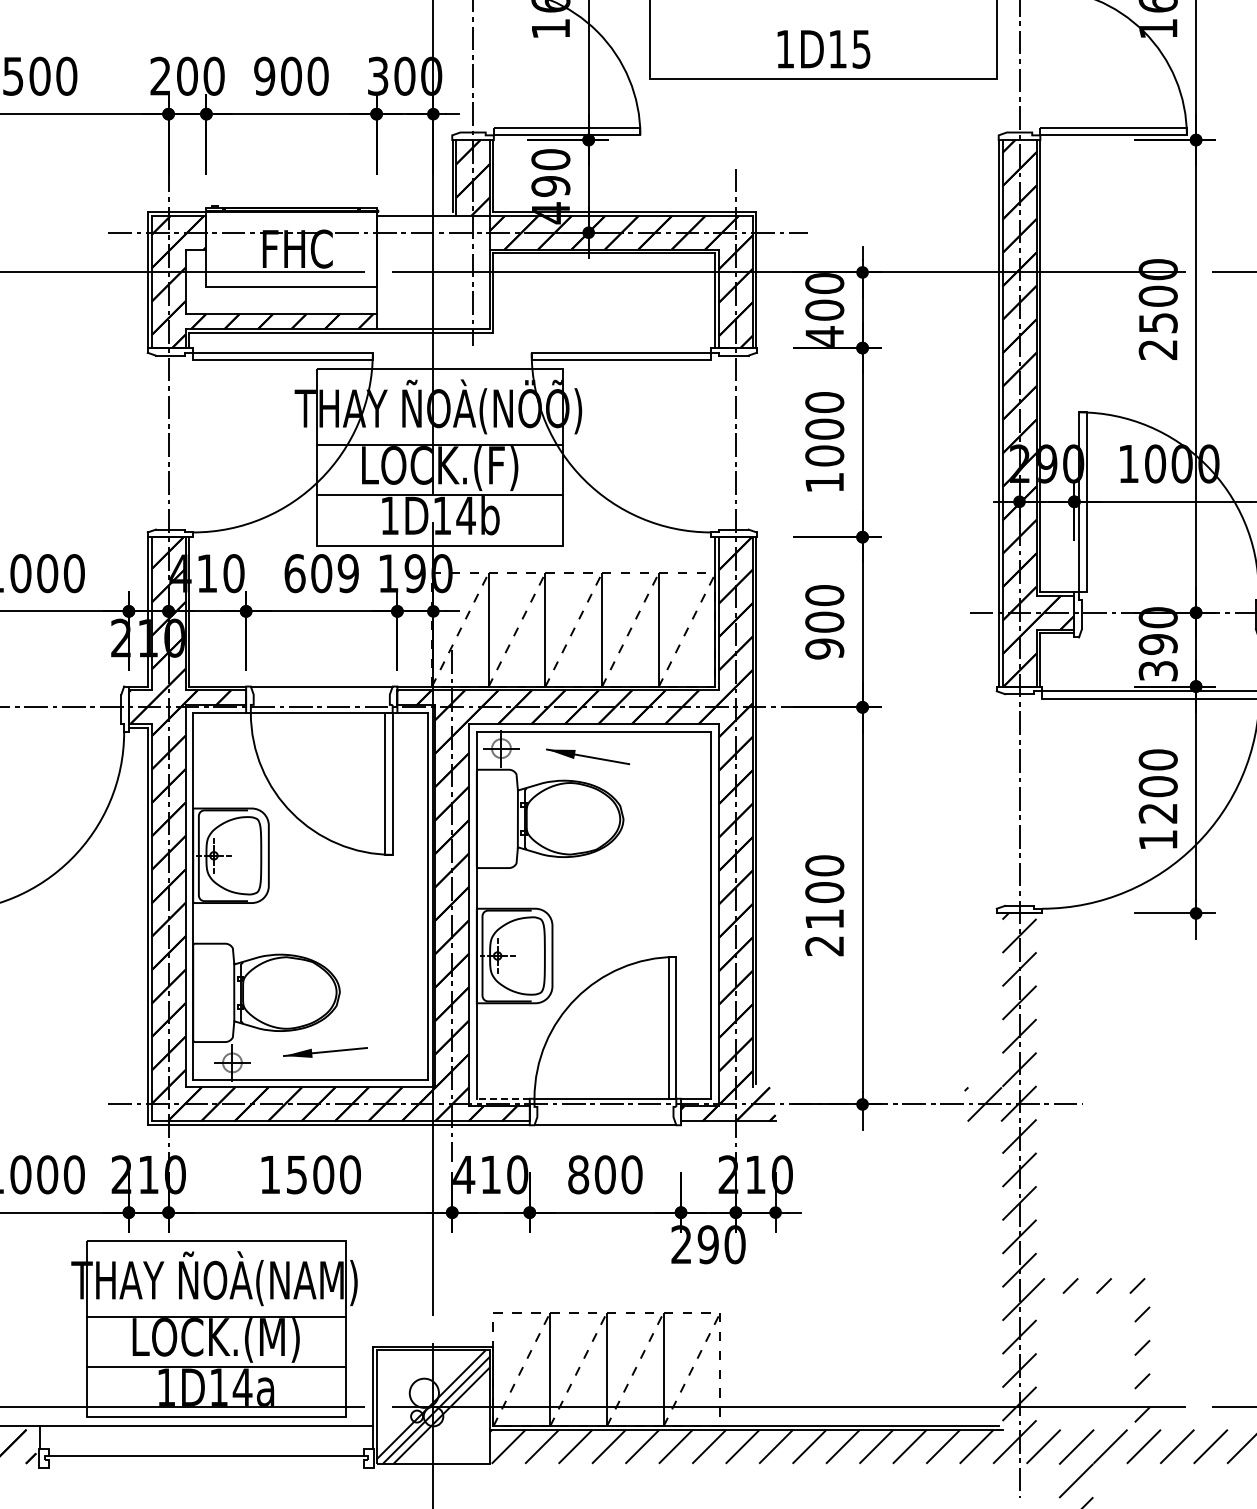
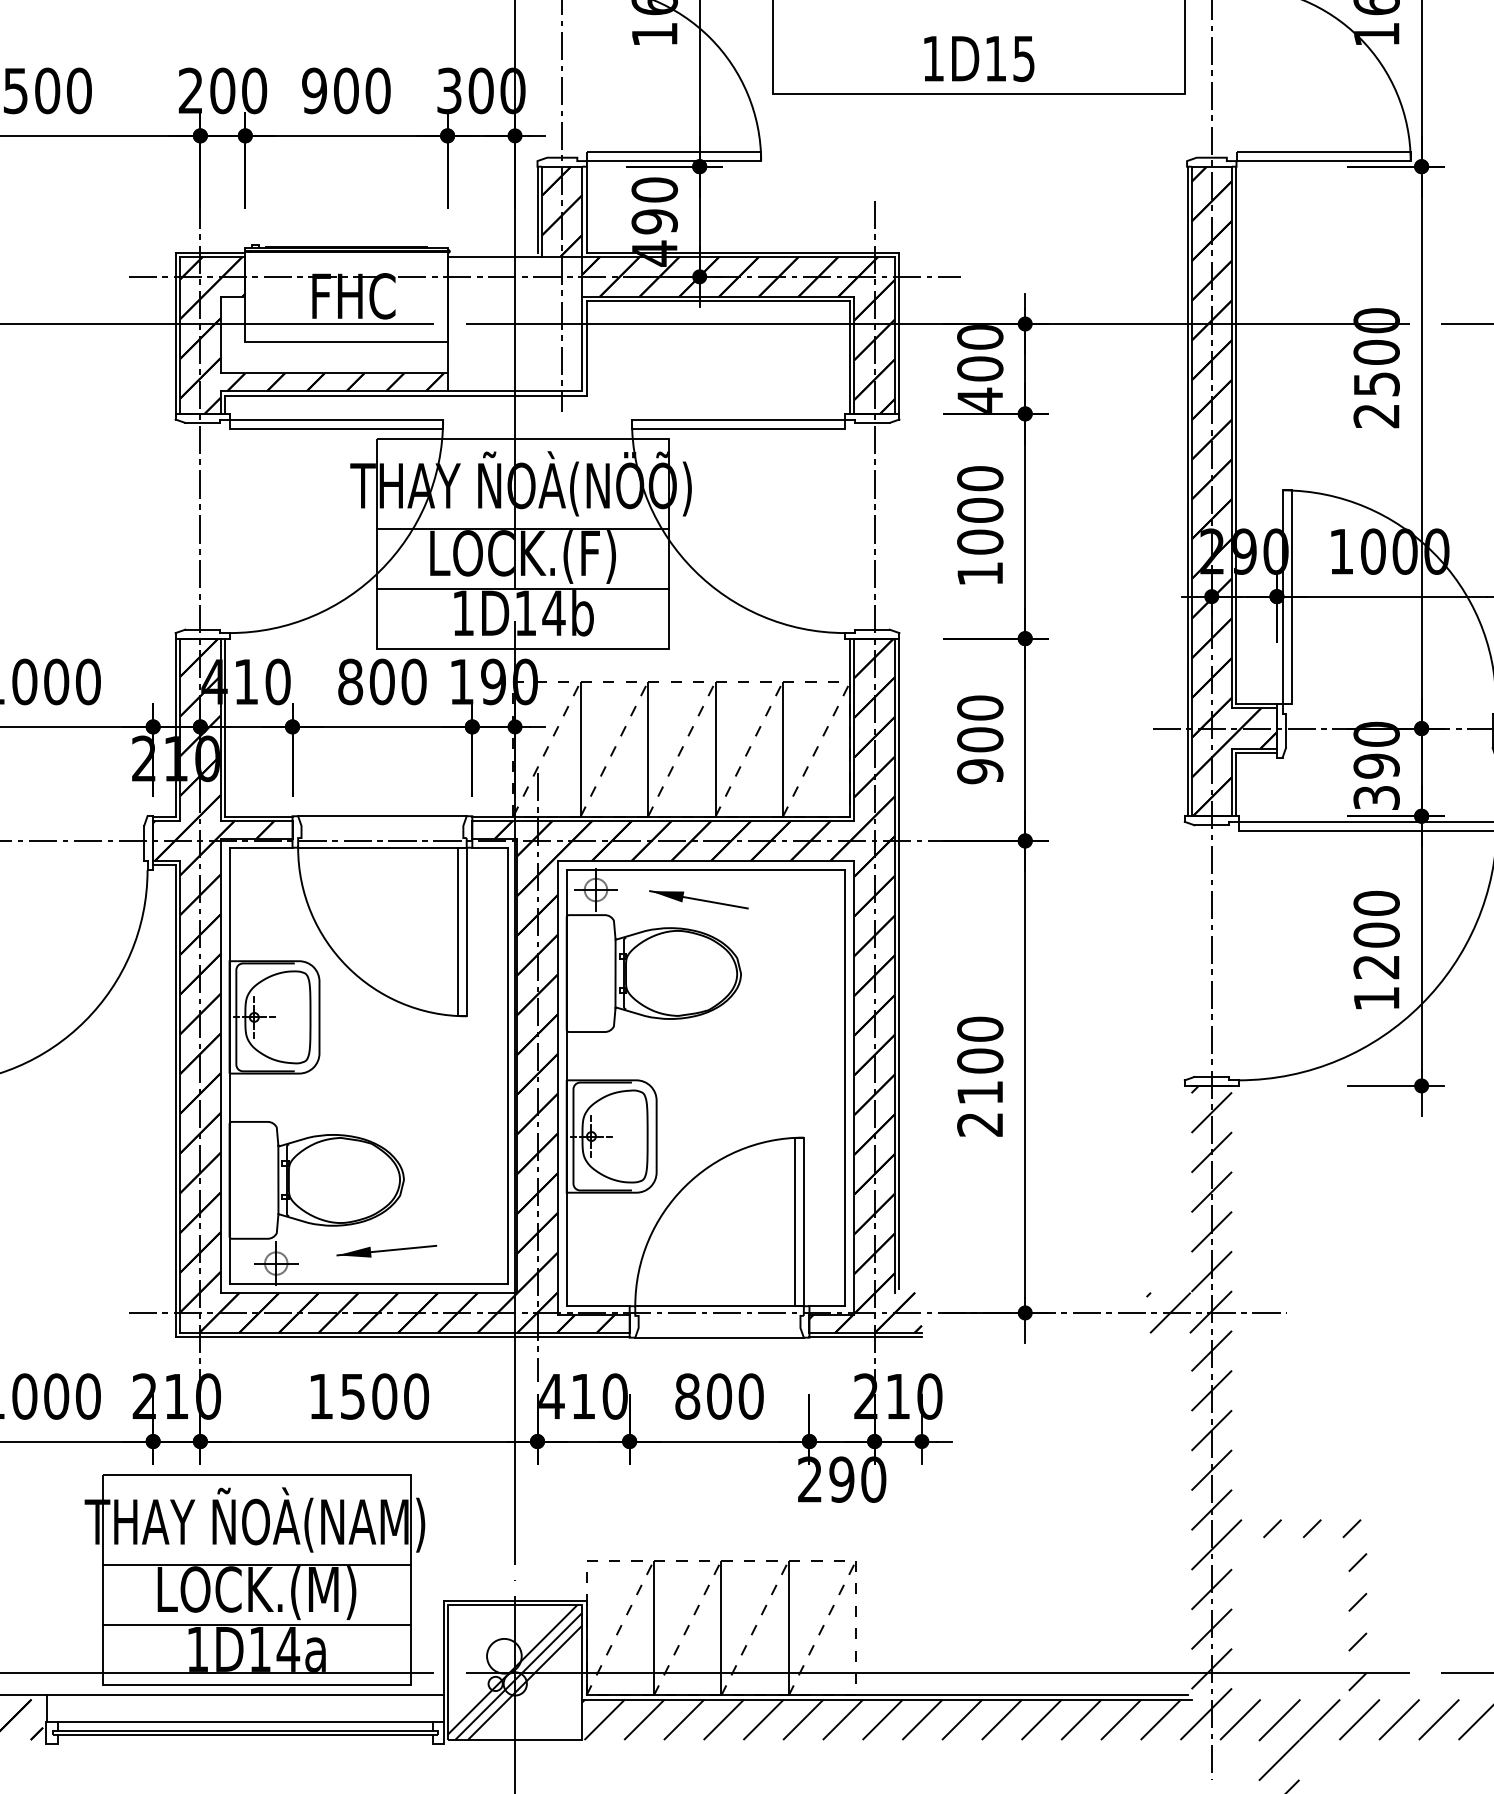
text: (321, 573) -> (382, 681), 609 -> 800
line: (502, 1098) -> (597, 1305), dashed -> solid
line: (728, 1124) -> (865, 1336), added
line: (206, 1448) -> (245, 1721), added
line: (206, 1459) -> (245, 1734), added

